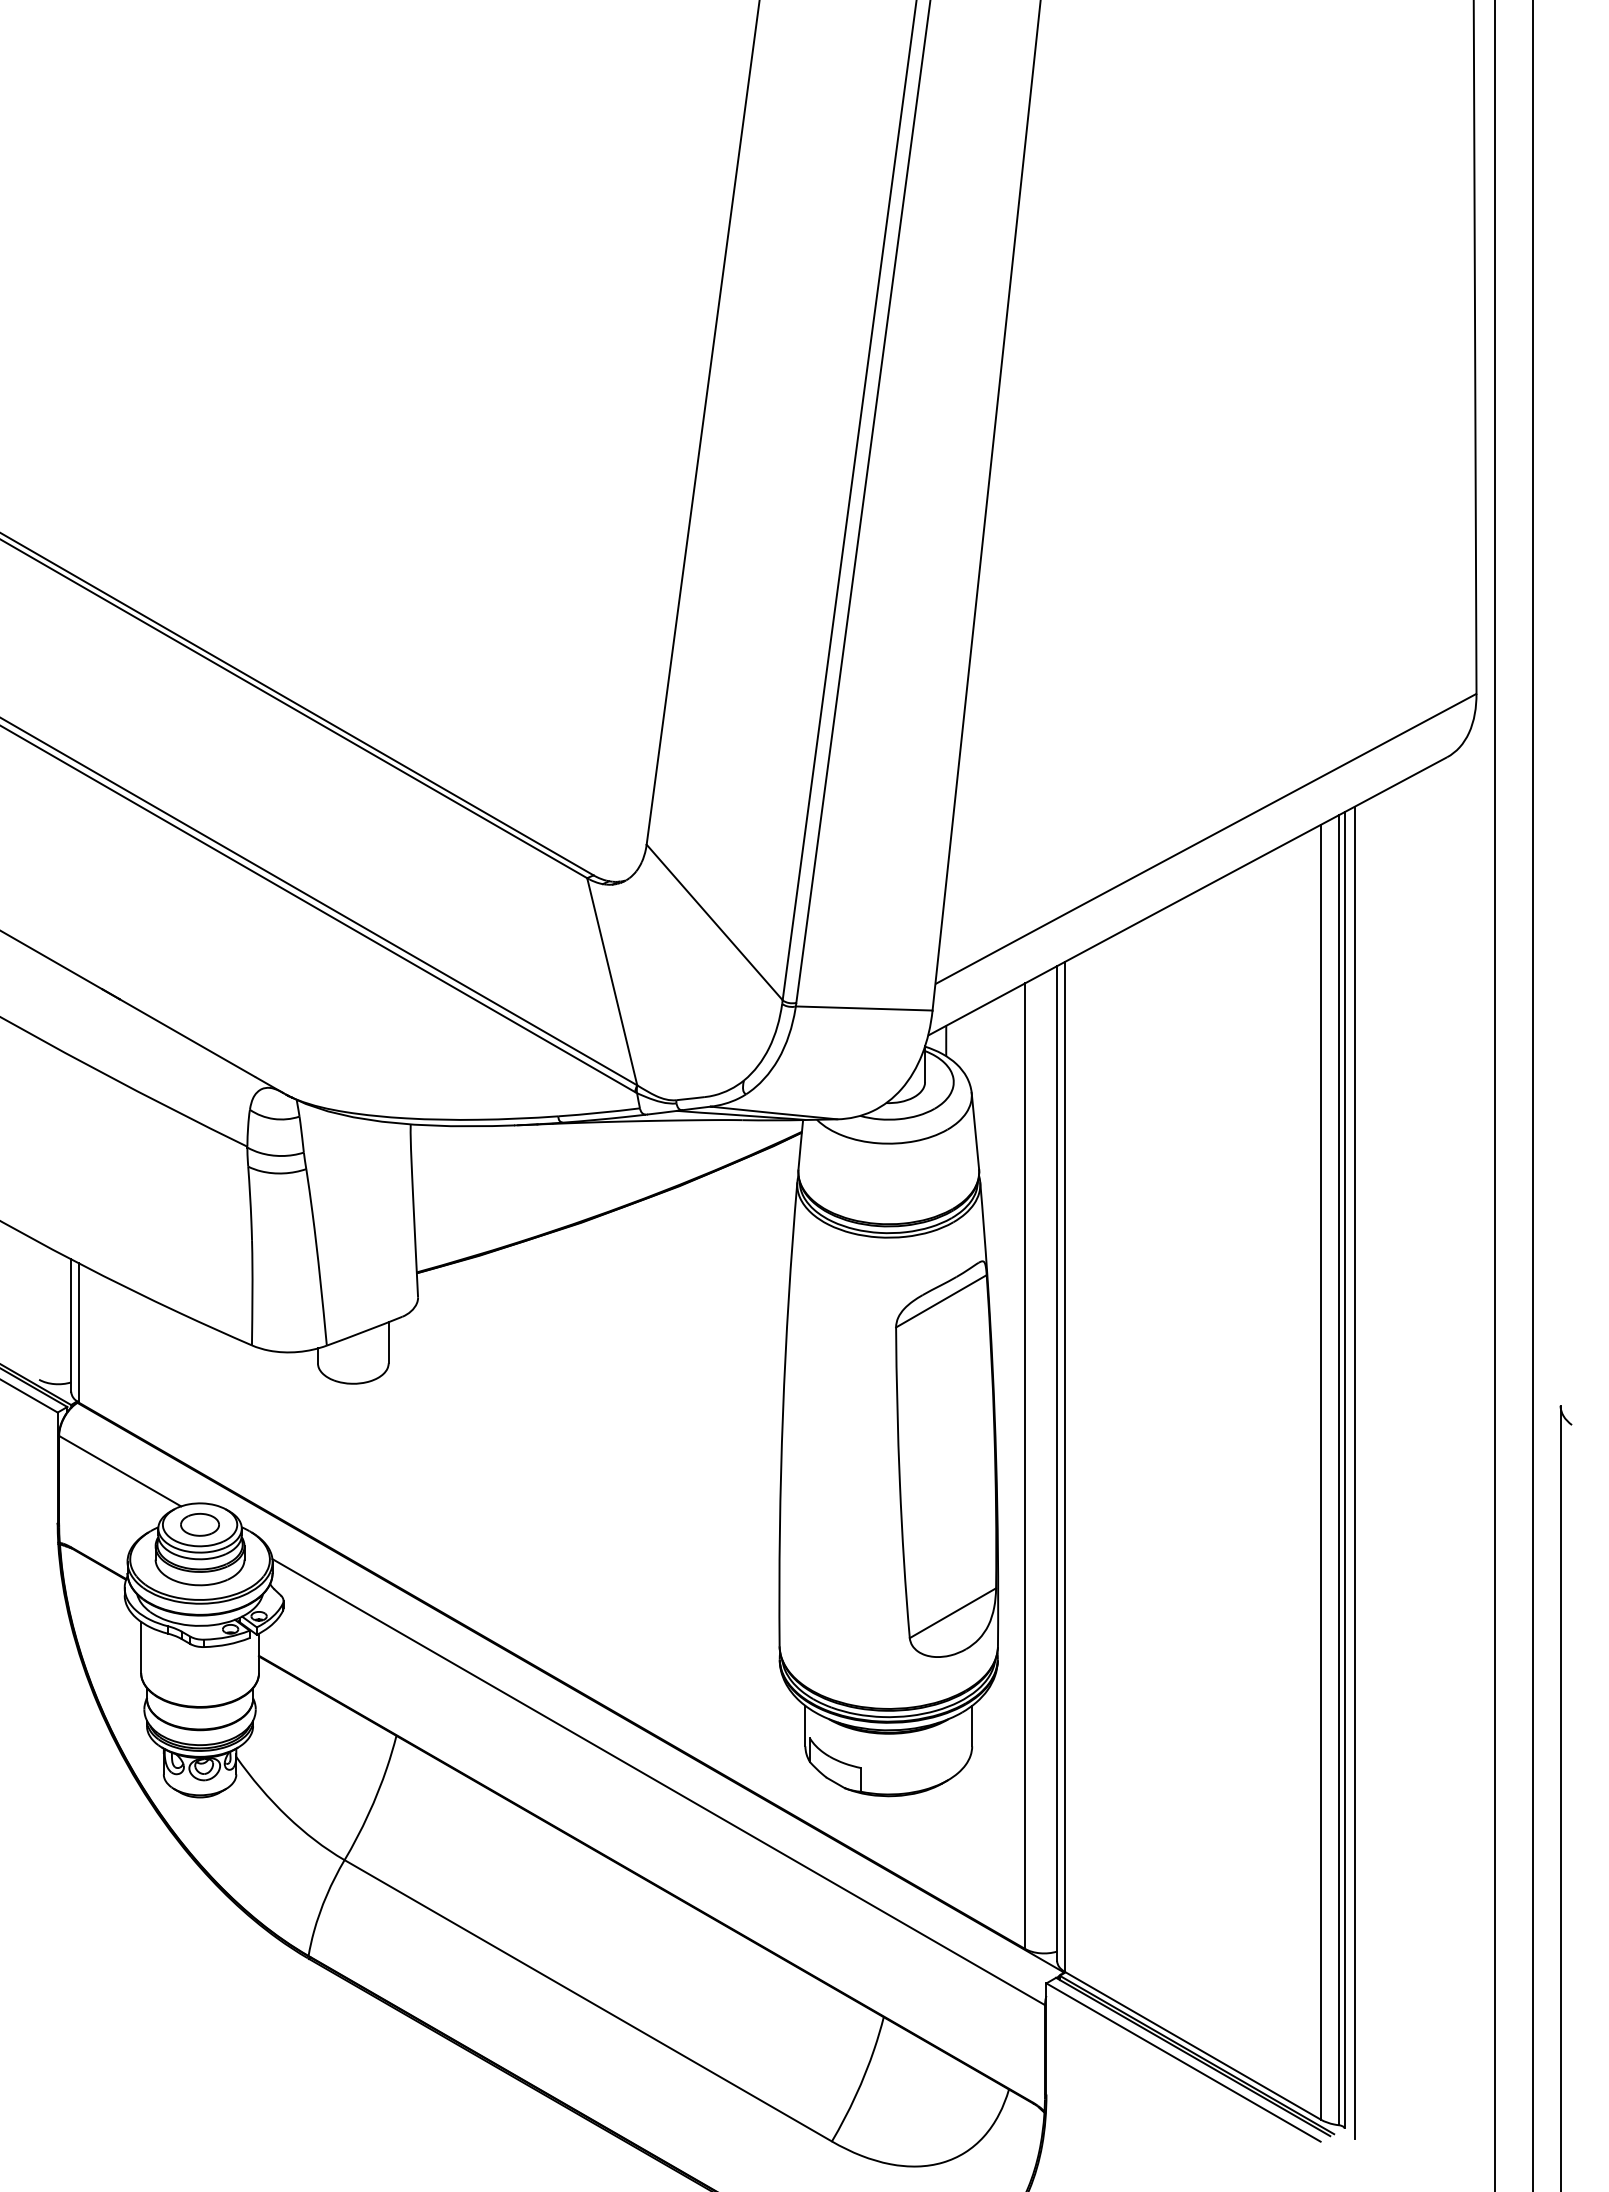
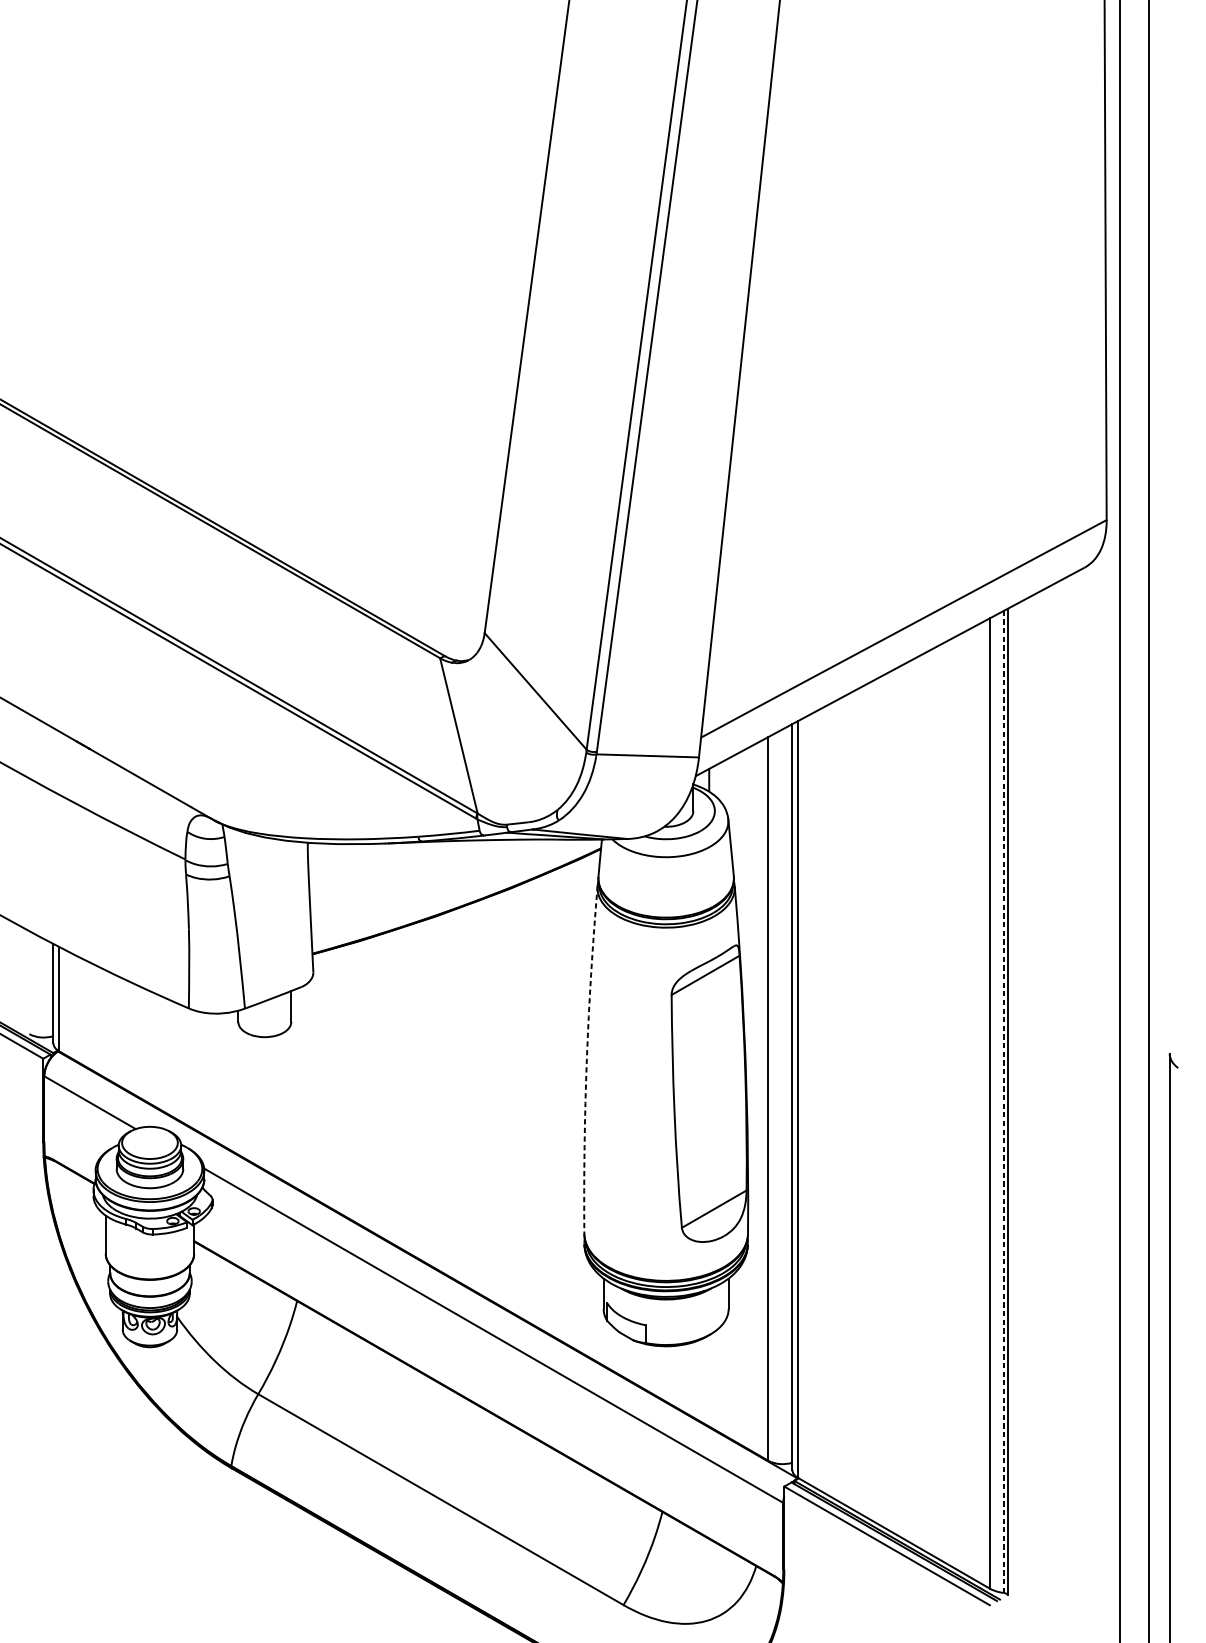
arc: (782, 1414) -> (586, 1060), solid -> dashed
line: (1339, 1469) -> (1003, 1101), solid -> dashed
line: (1354, 1472) -> (1015, 1103), removed
part: (199, 1524) -> (149, 1142), removed

